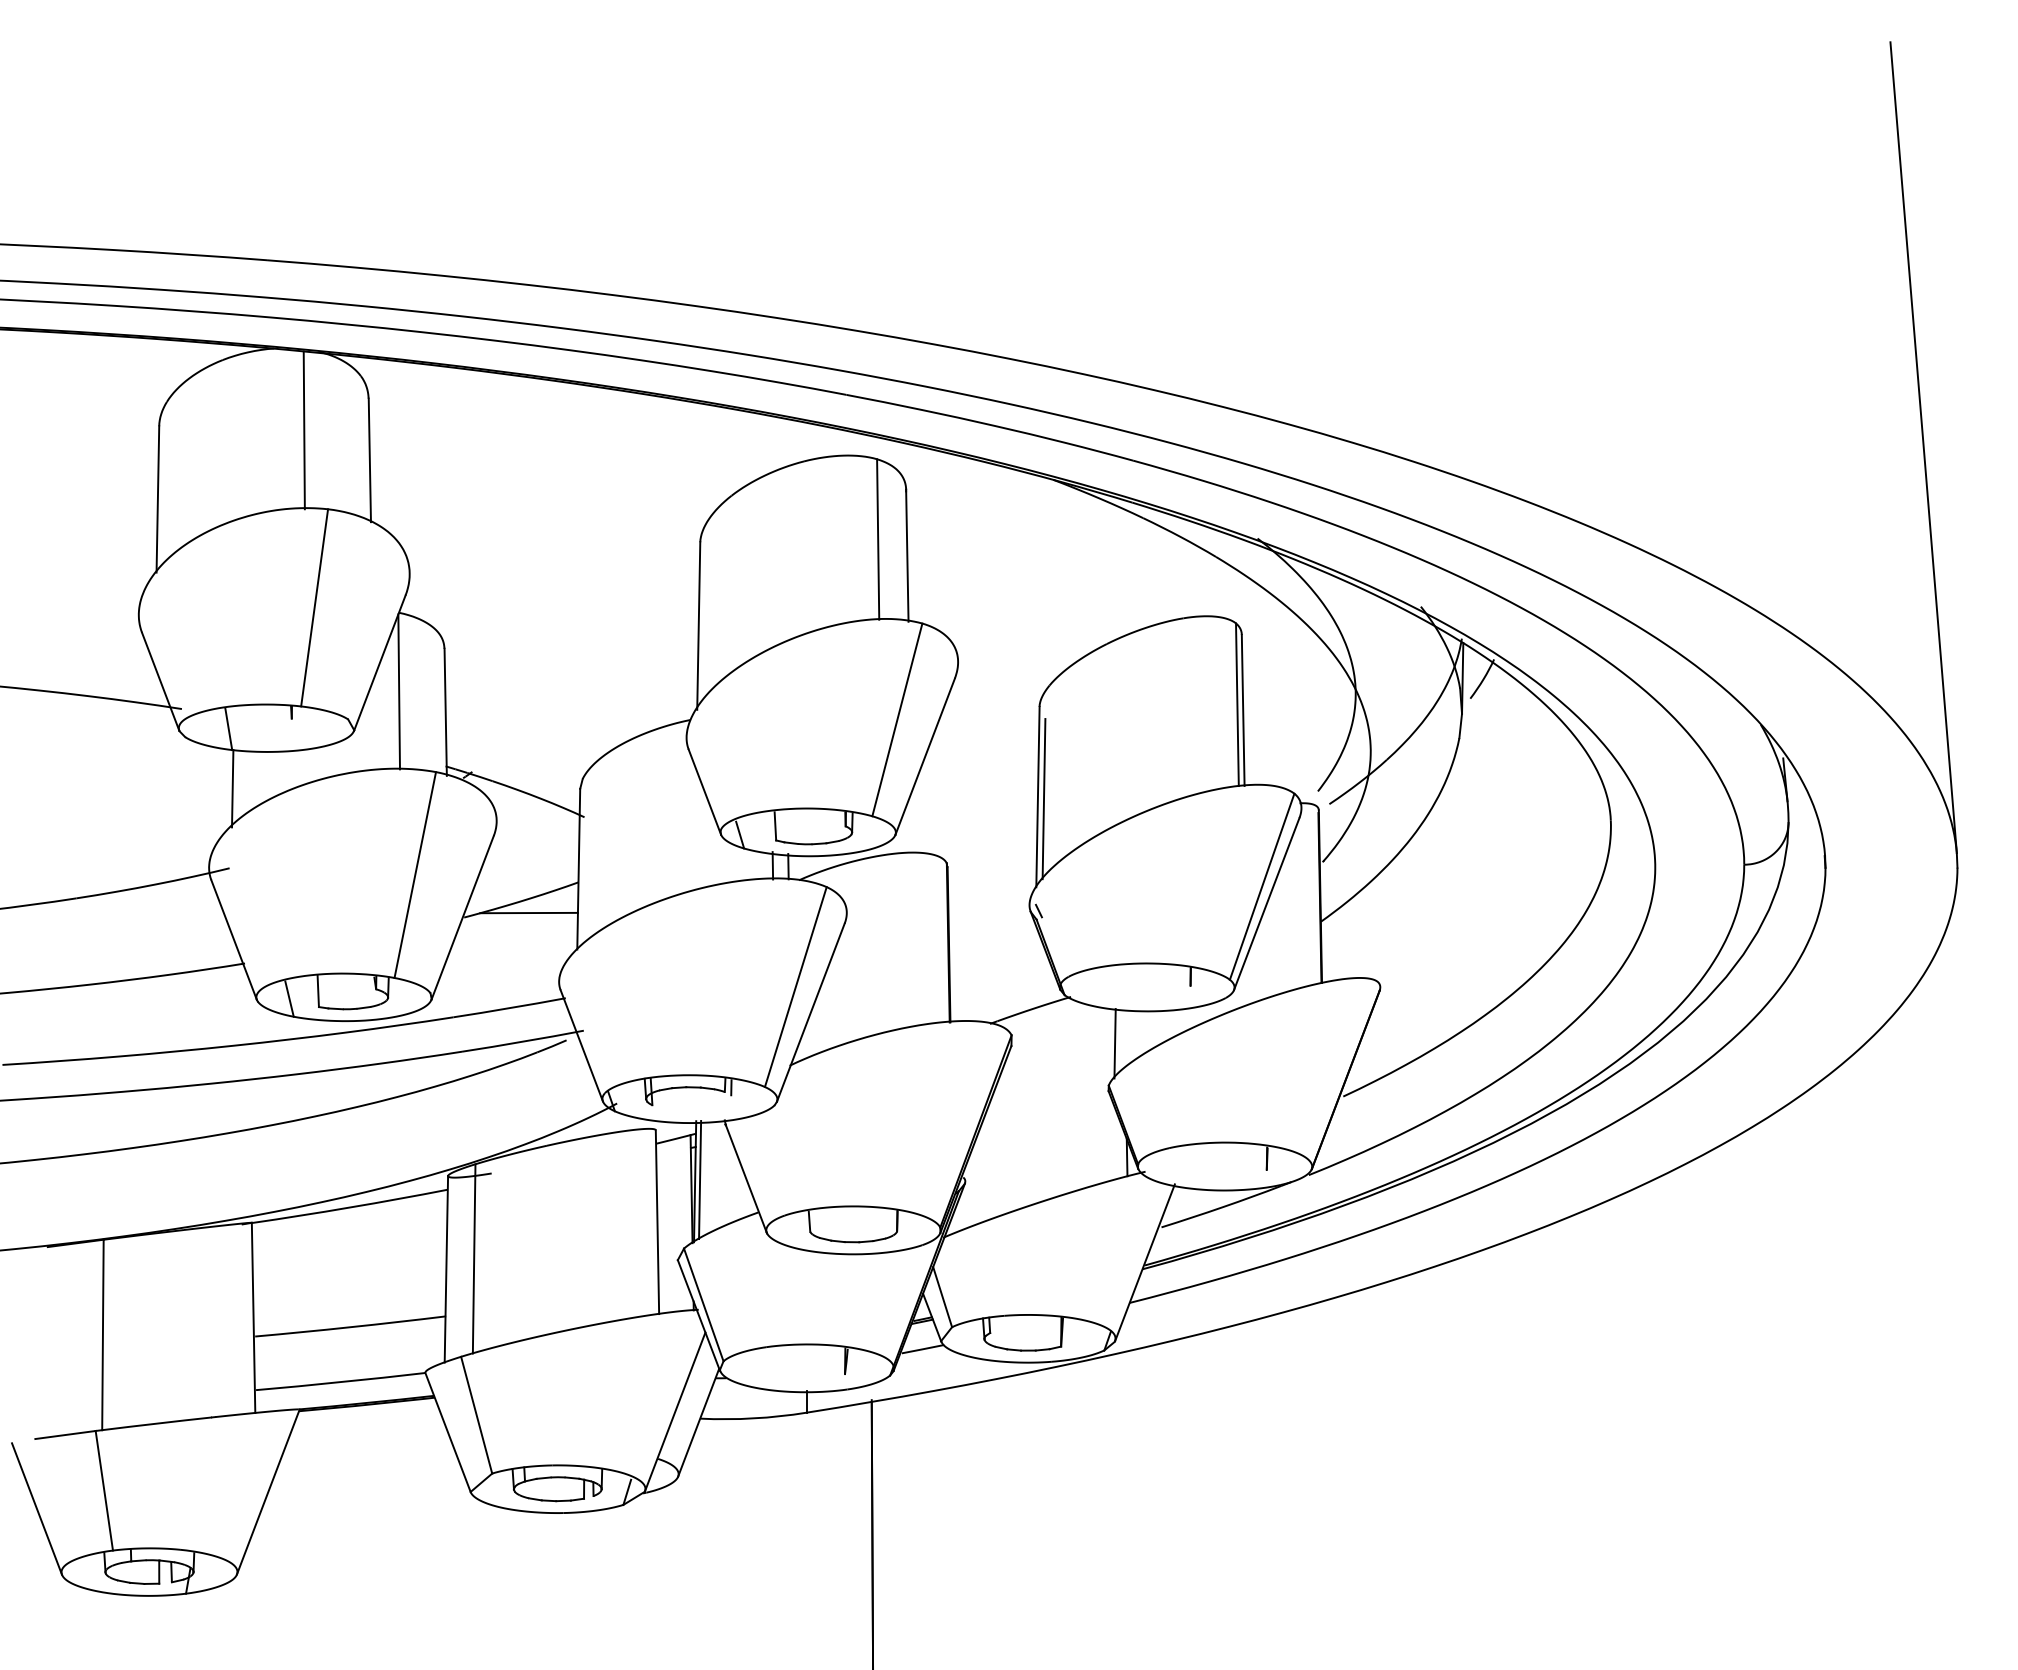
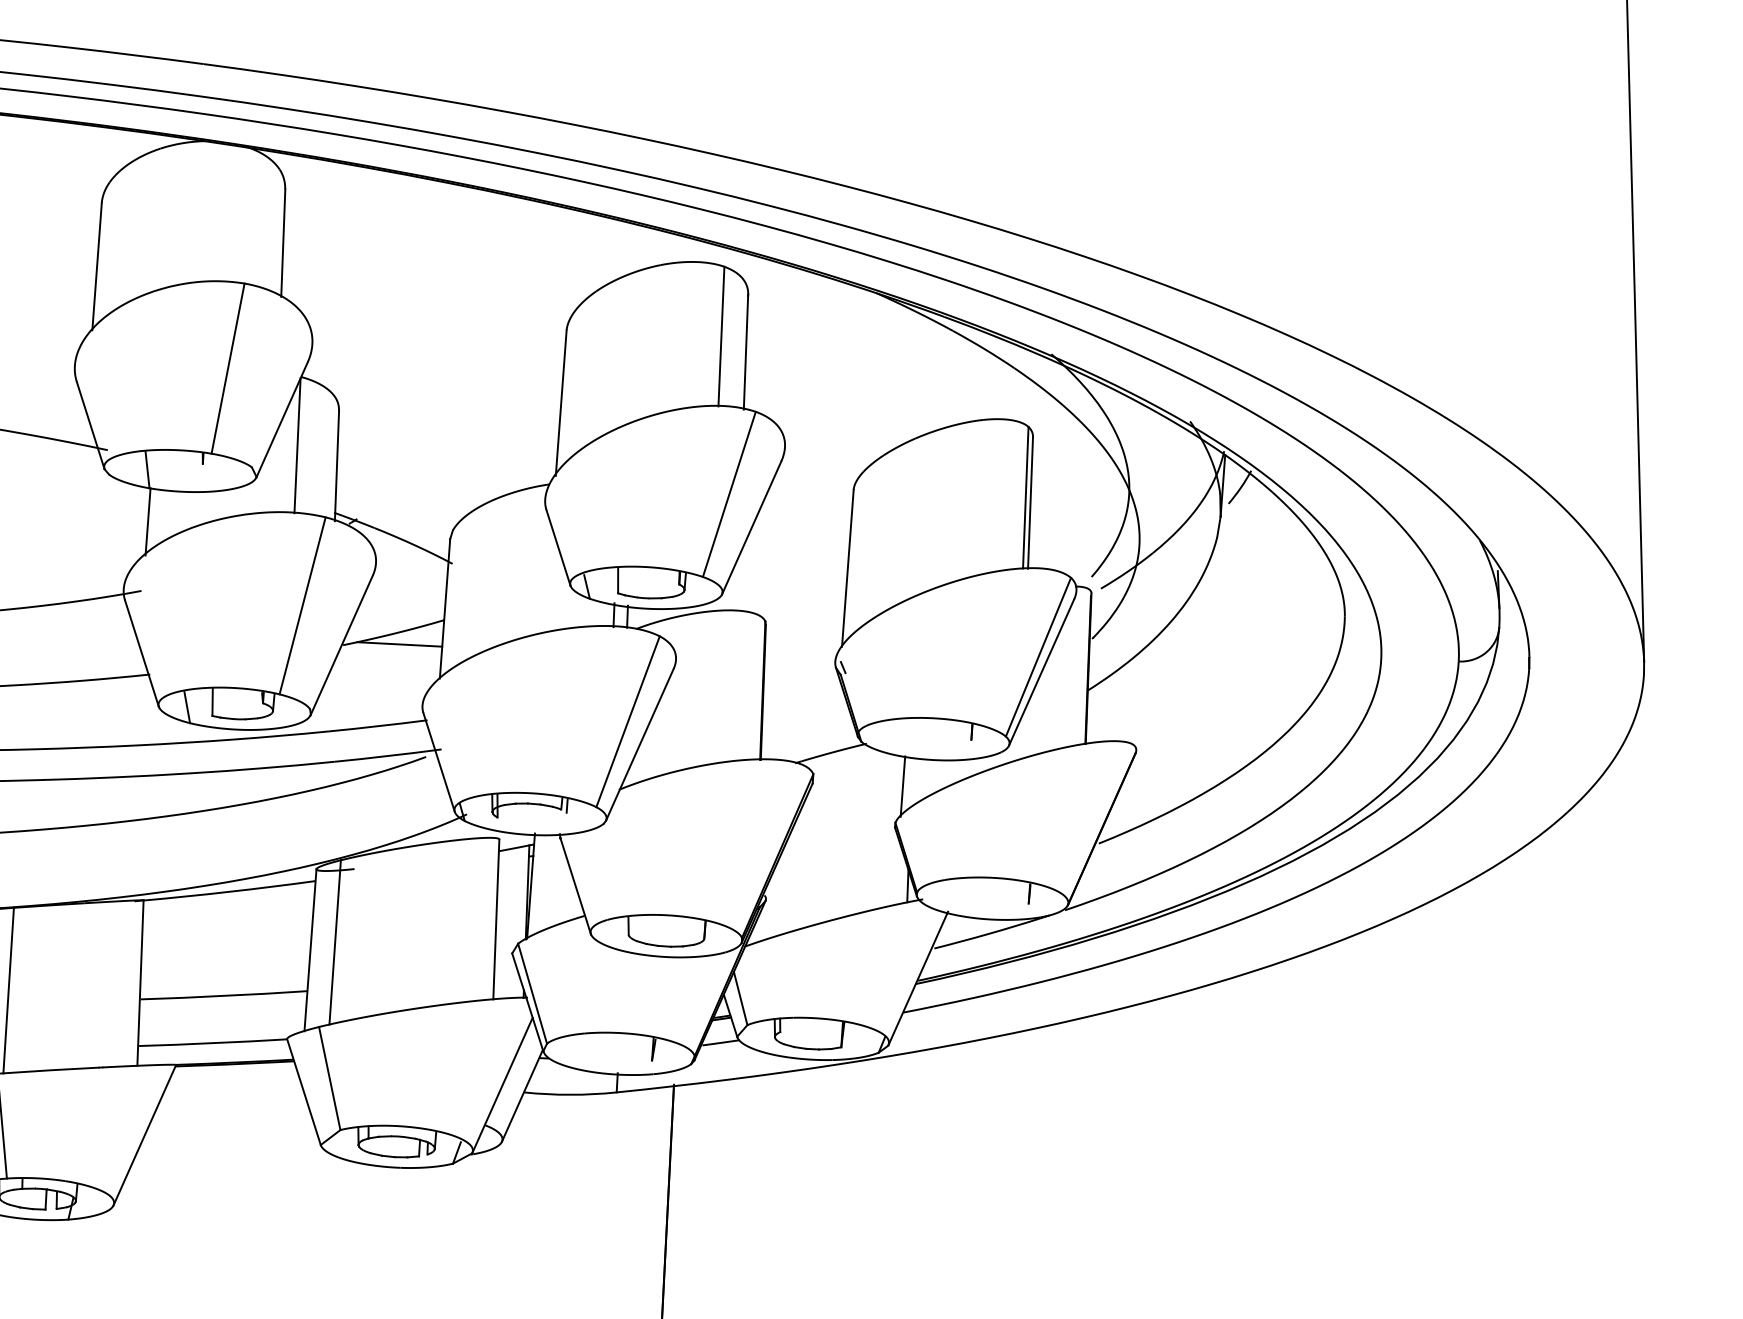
line: (303, 430) -> (227, 213), removed
line: (1043, 799) -> (852, 570), removed
line: (700, 1179) -> (535, 884), removed

